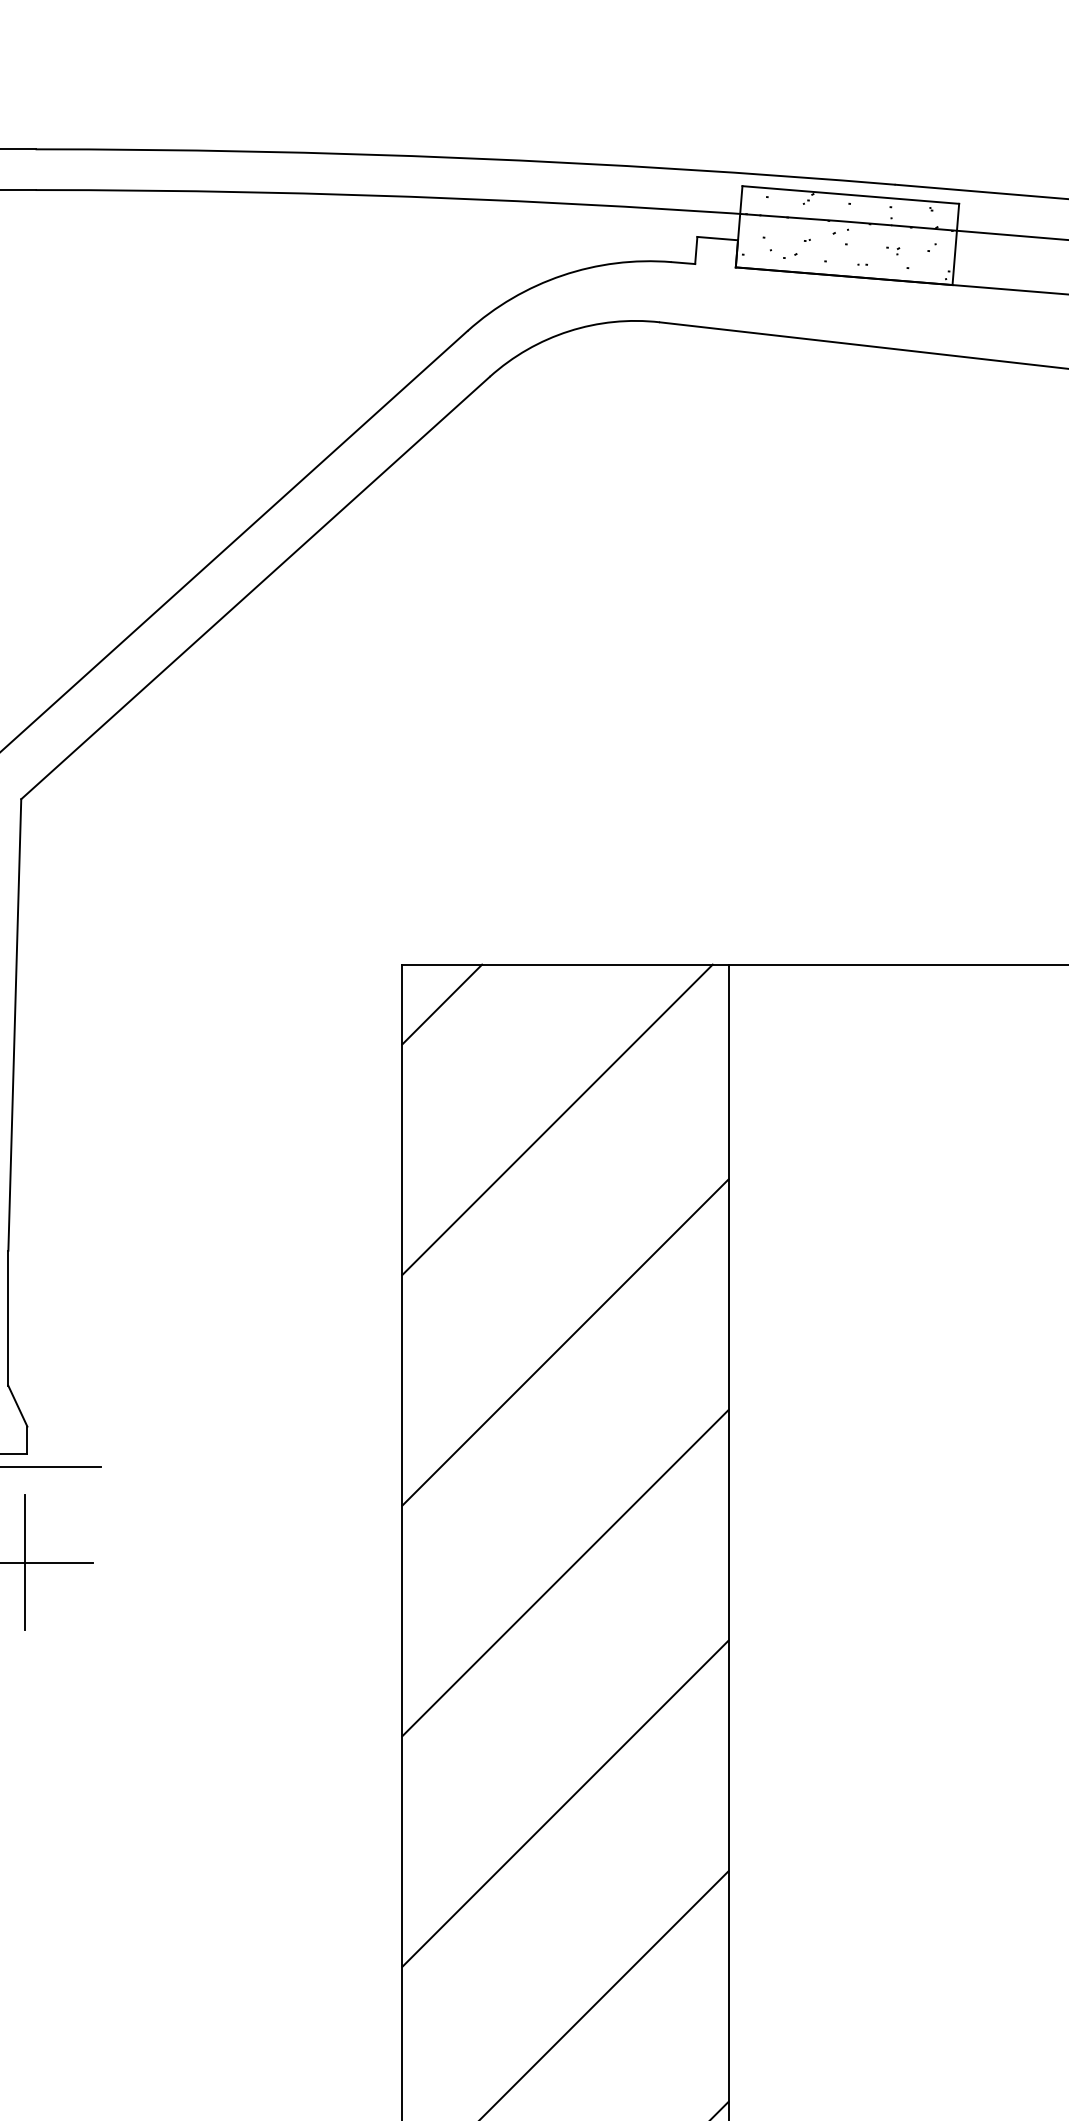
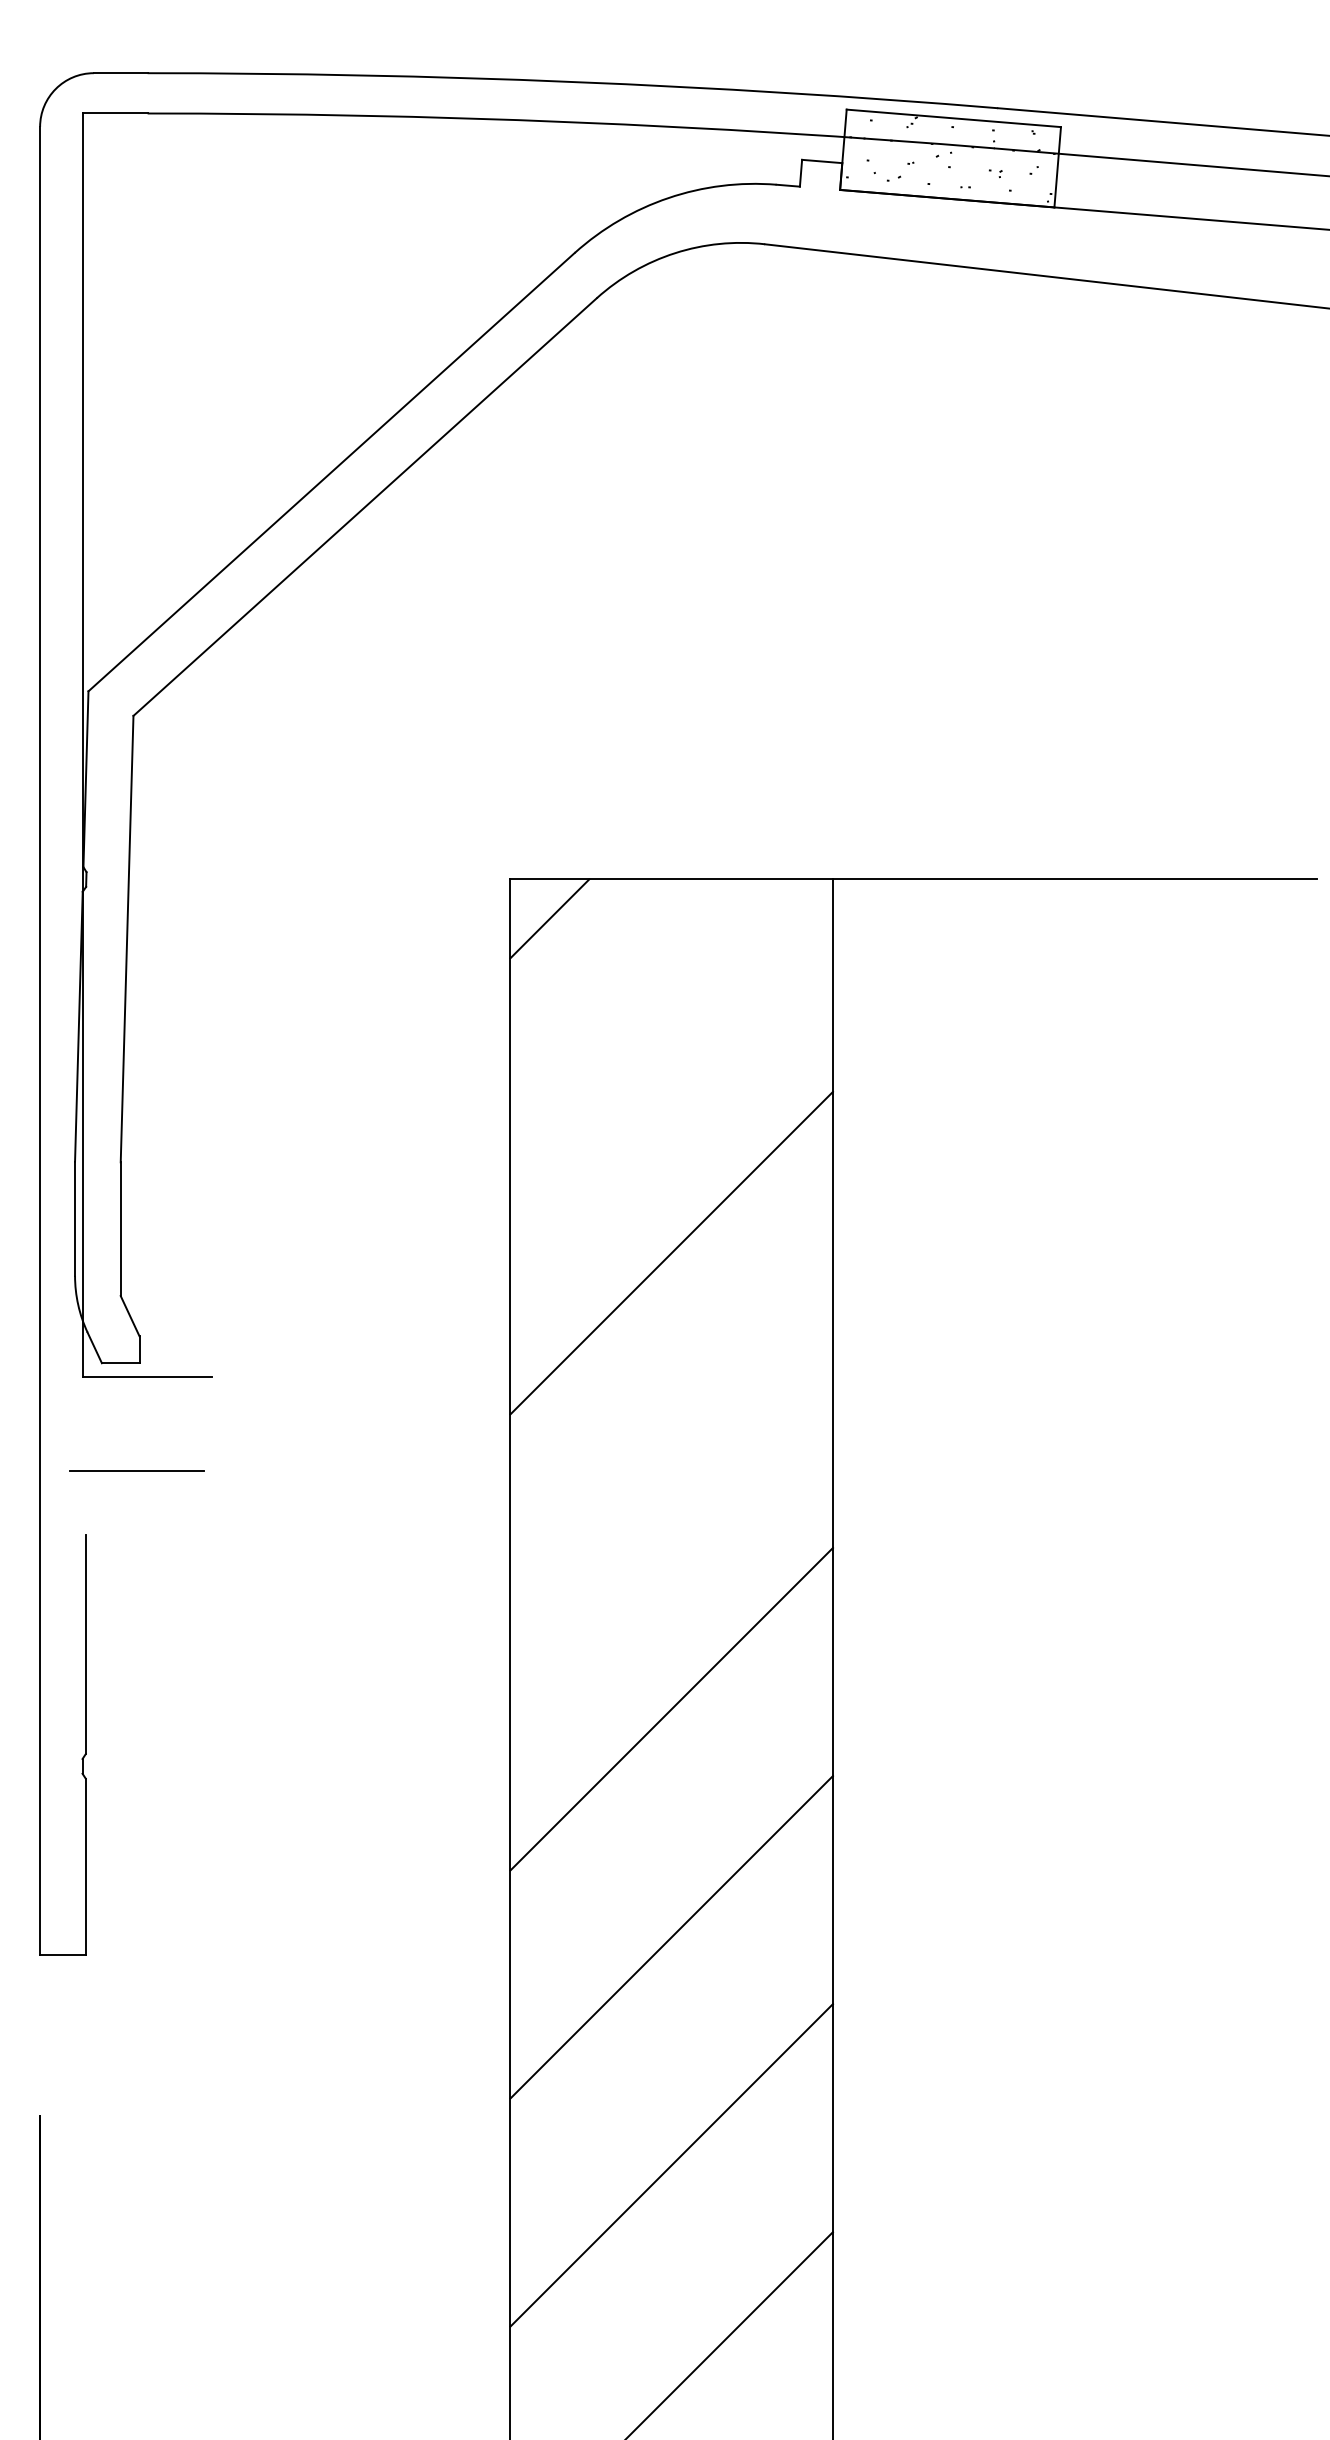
line: (557, 1119) -> (663, 1032), removed
line: (24, 1562) -> (136, 1470), removed
line: (565, 1572) -> (671, 1480), removed

